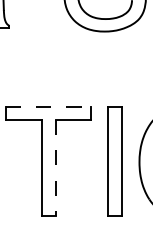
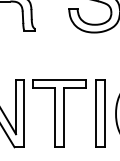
line: (50, 107) -> (60, 79), dashed -> solid
line: (56, 168) -> (64, 117), dashed -> solid

